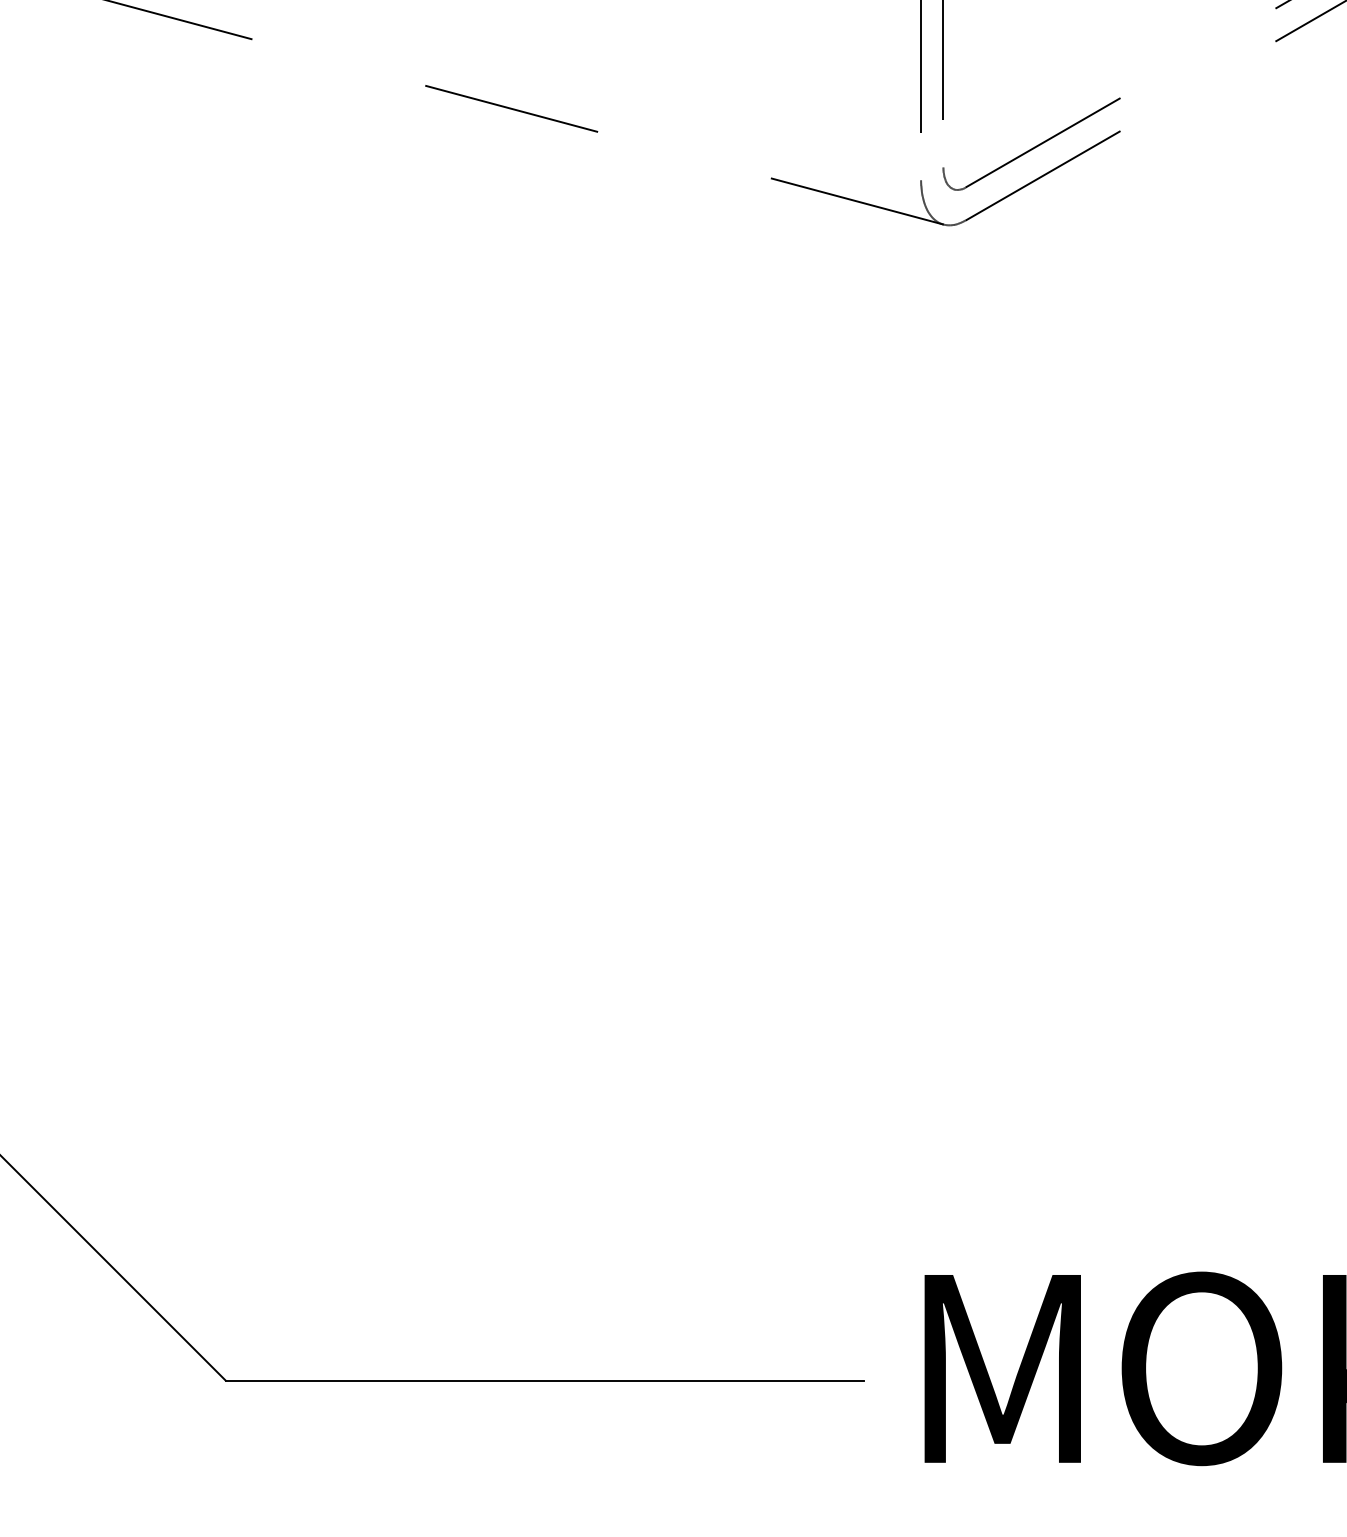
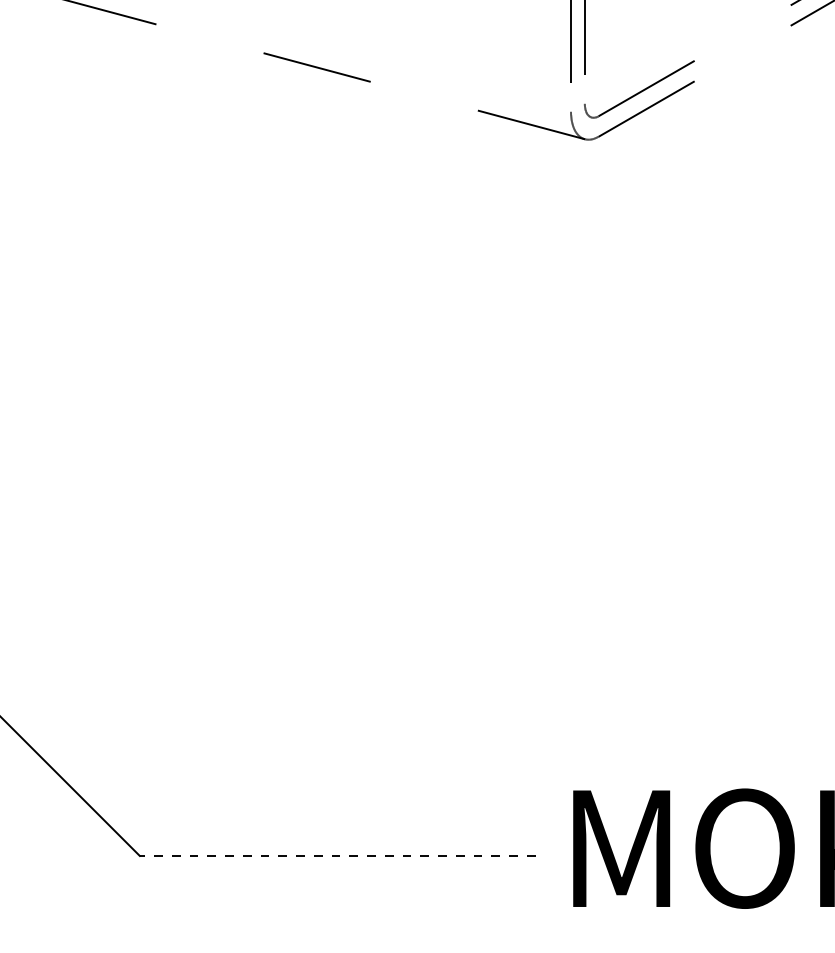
line: (544, 1379) -> (337, 855), solid -> dashed

